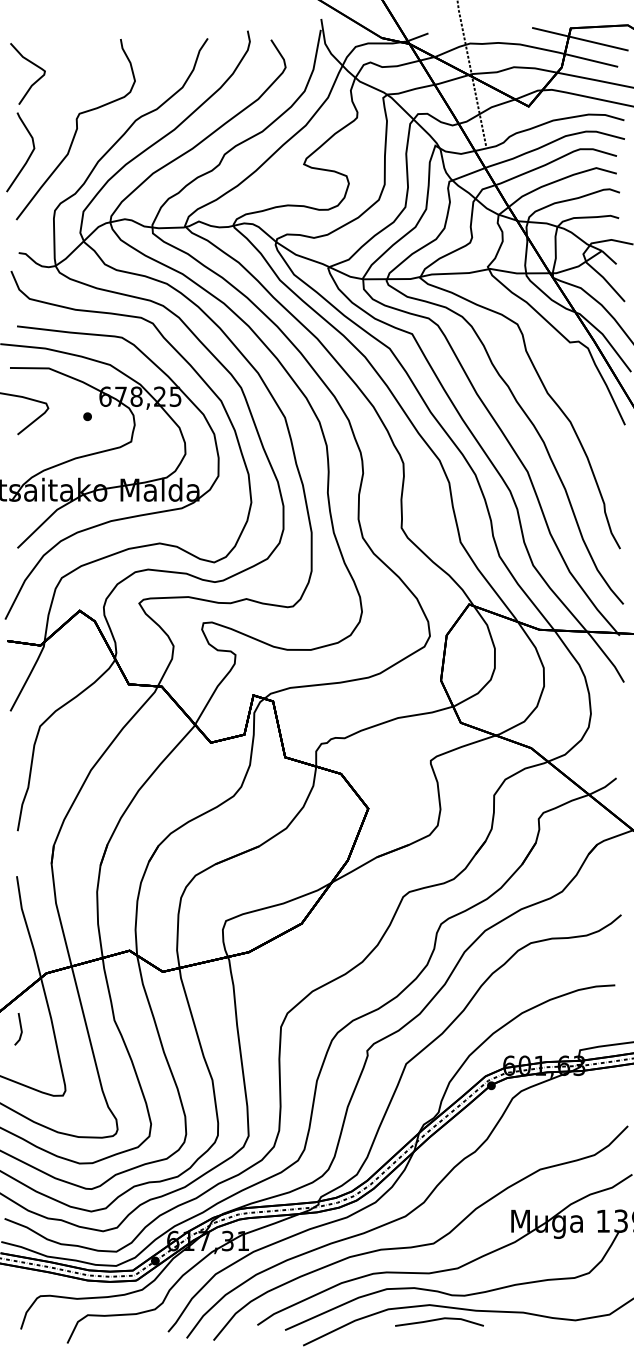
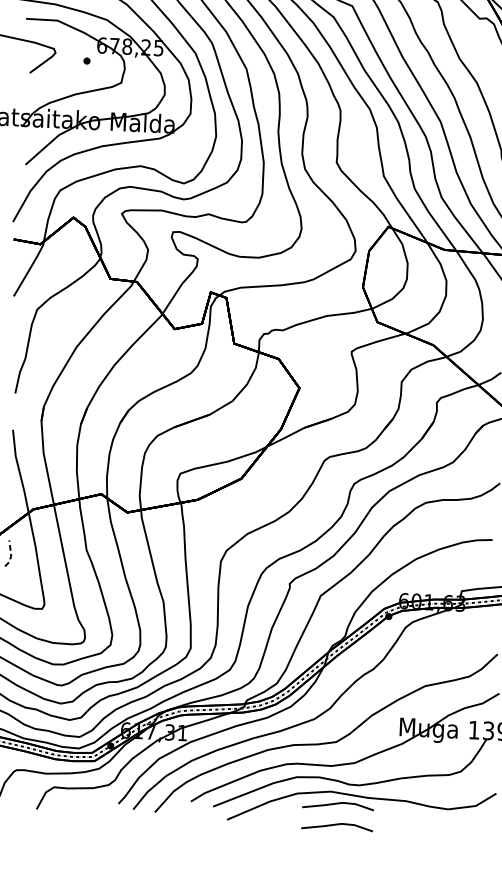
line: (21, 1031) -> (10, 555), solid -> dashed
line: (439, 1346) -> (337, 825), added

